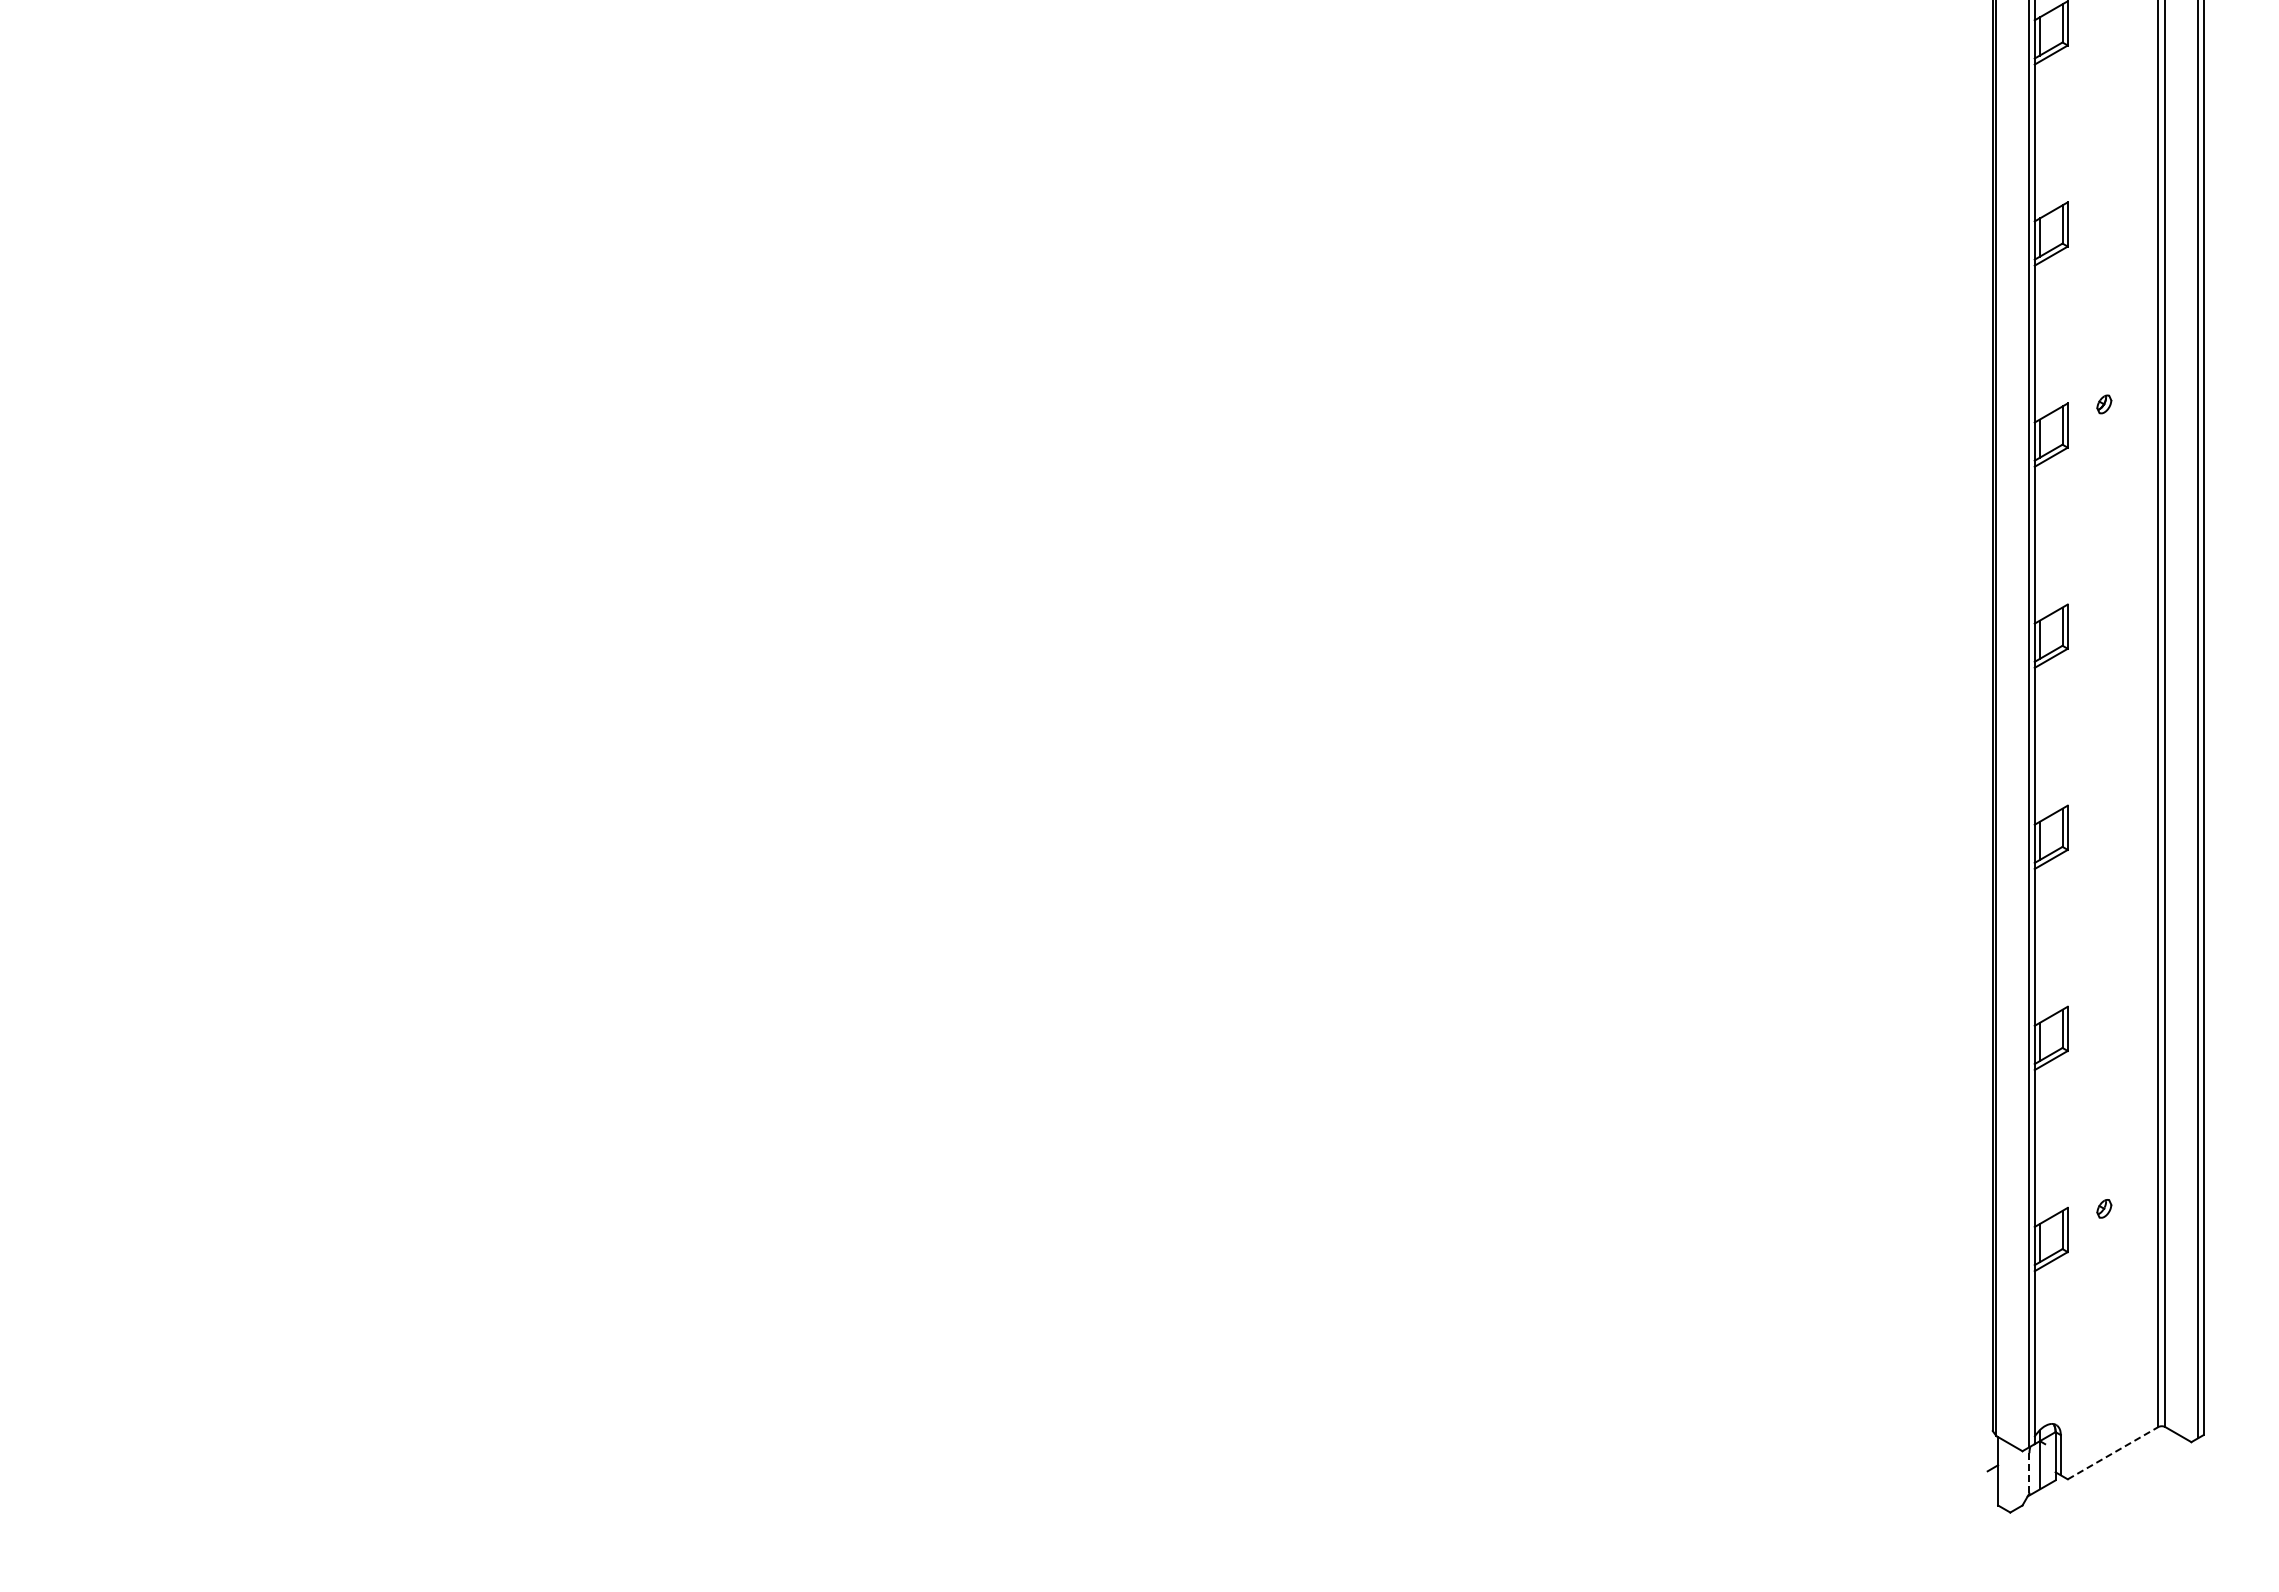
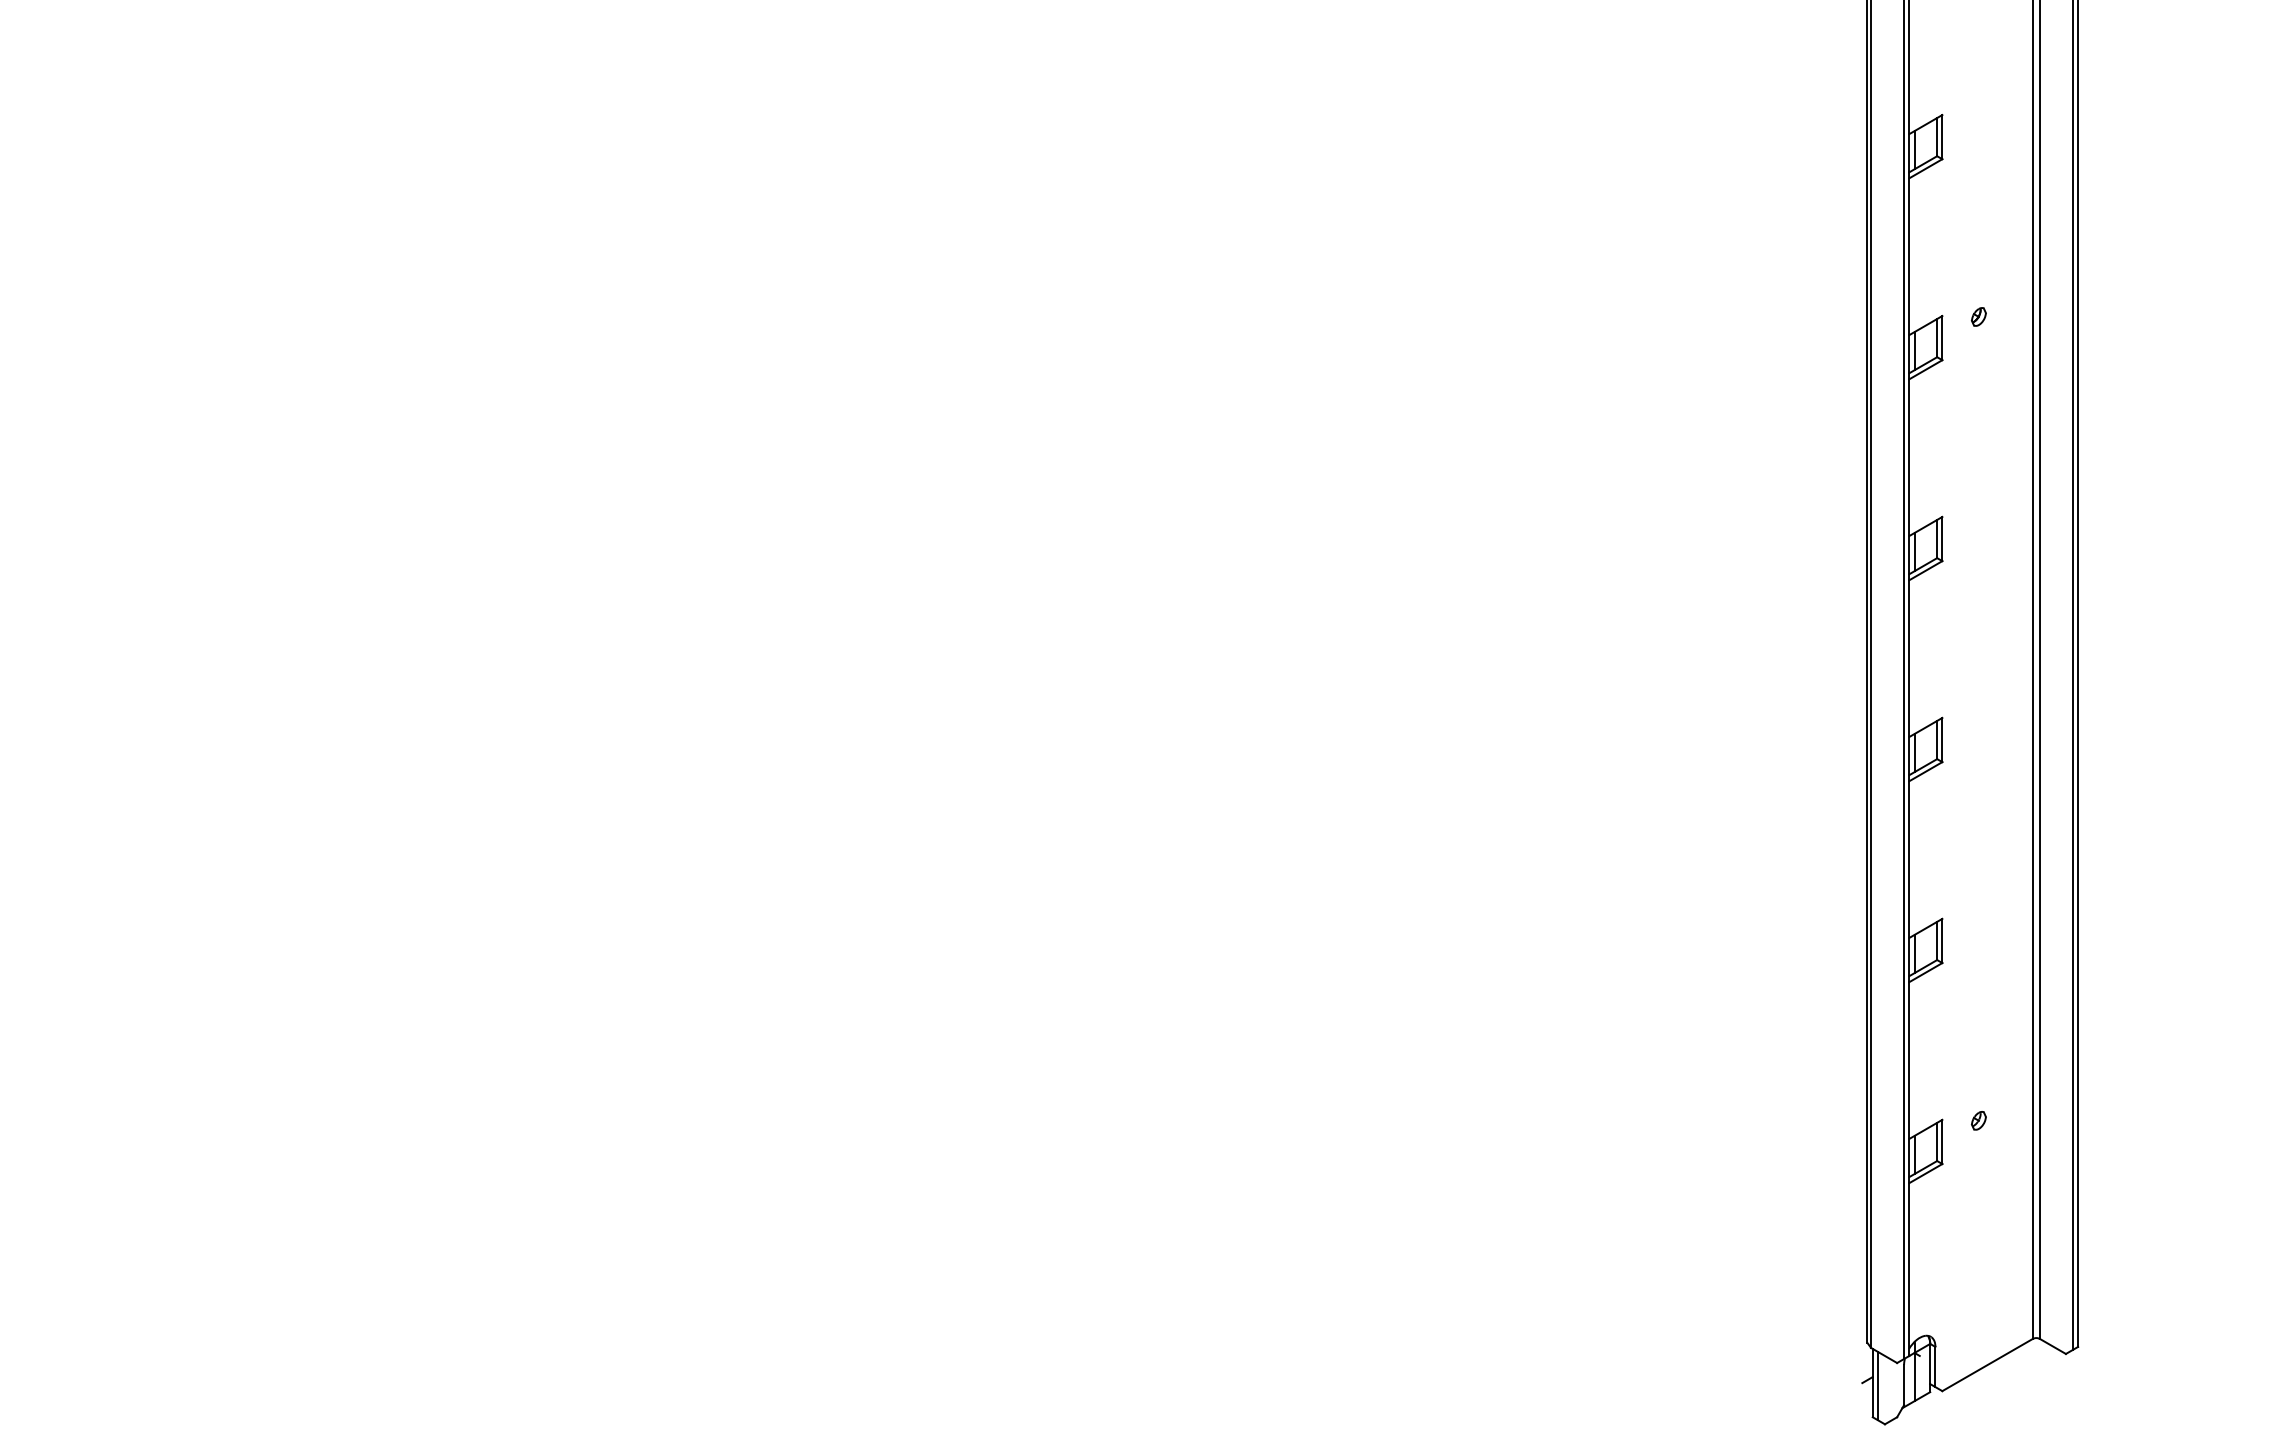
line: (2113, 1452) -> (1988, 1364), dashed -> solid
line: (2029, 1473) -> (1904, 1385), dashed -> solid
line: (2003, 1474) -> (1878, 1386), added

